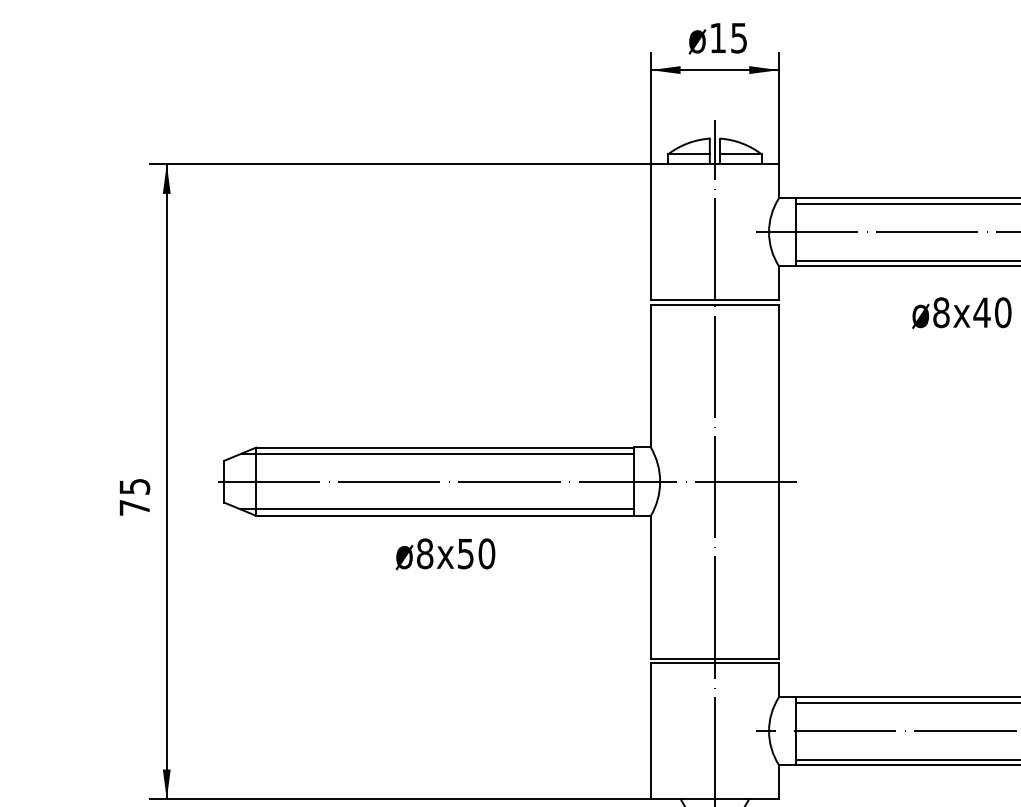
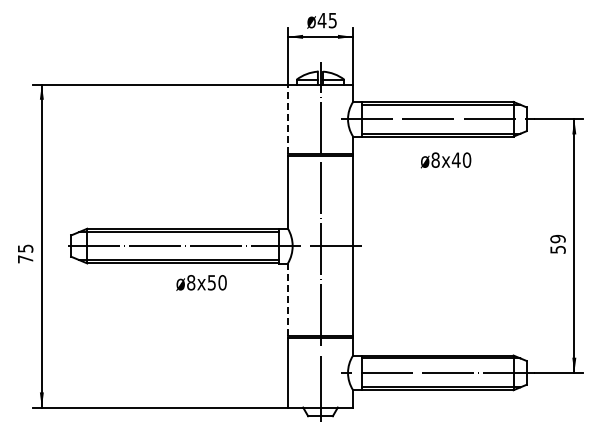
text: (716, 37) -> (321, 20), 15 -> 45
line: (649, 232) -> (287, 119), solid -> dashed
text: (445, 553) -> (201, 282), moved
line: (649, 586) -> (287, 299), solid -> dashed

